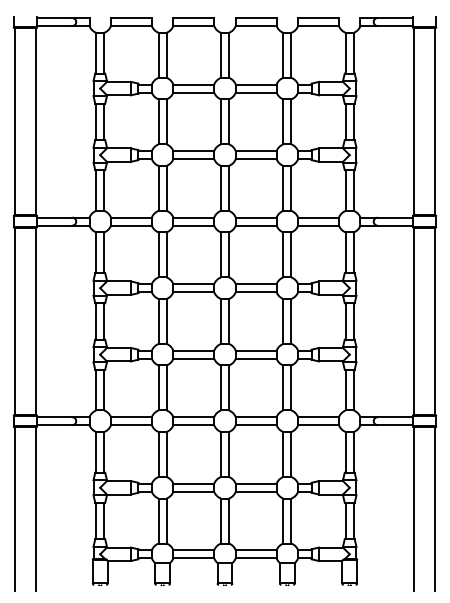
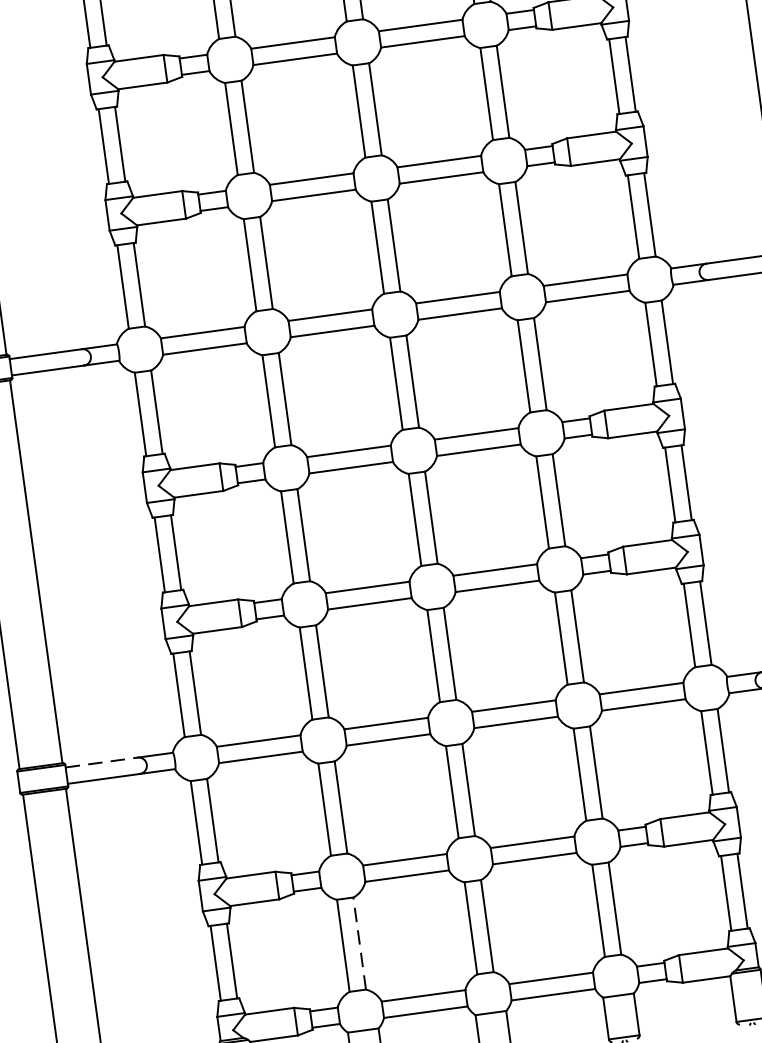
line: (54, 417) -> (101, 763), solid -> dashed
line: (166, 521) -> (359, 944), solid -> dashed

